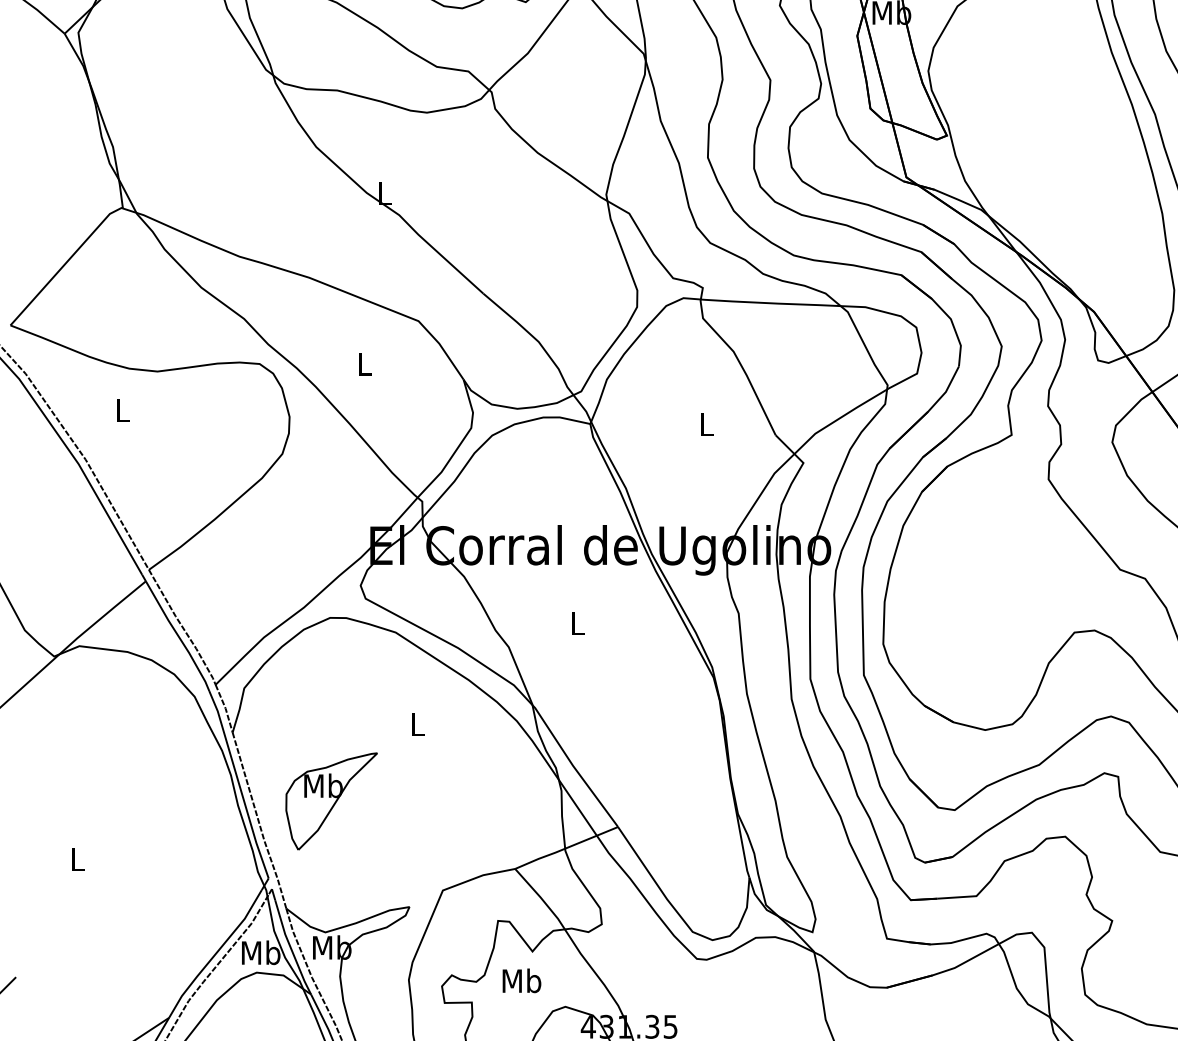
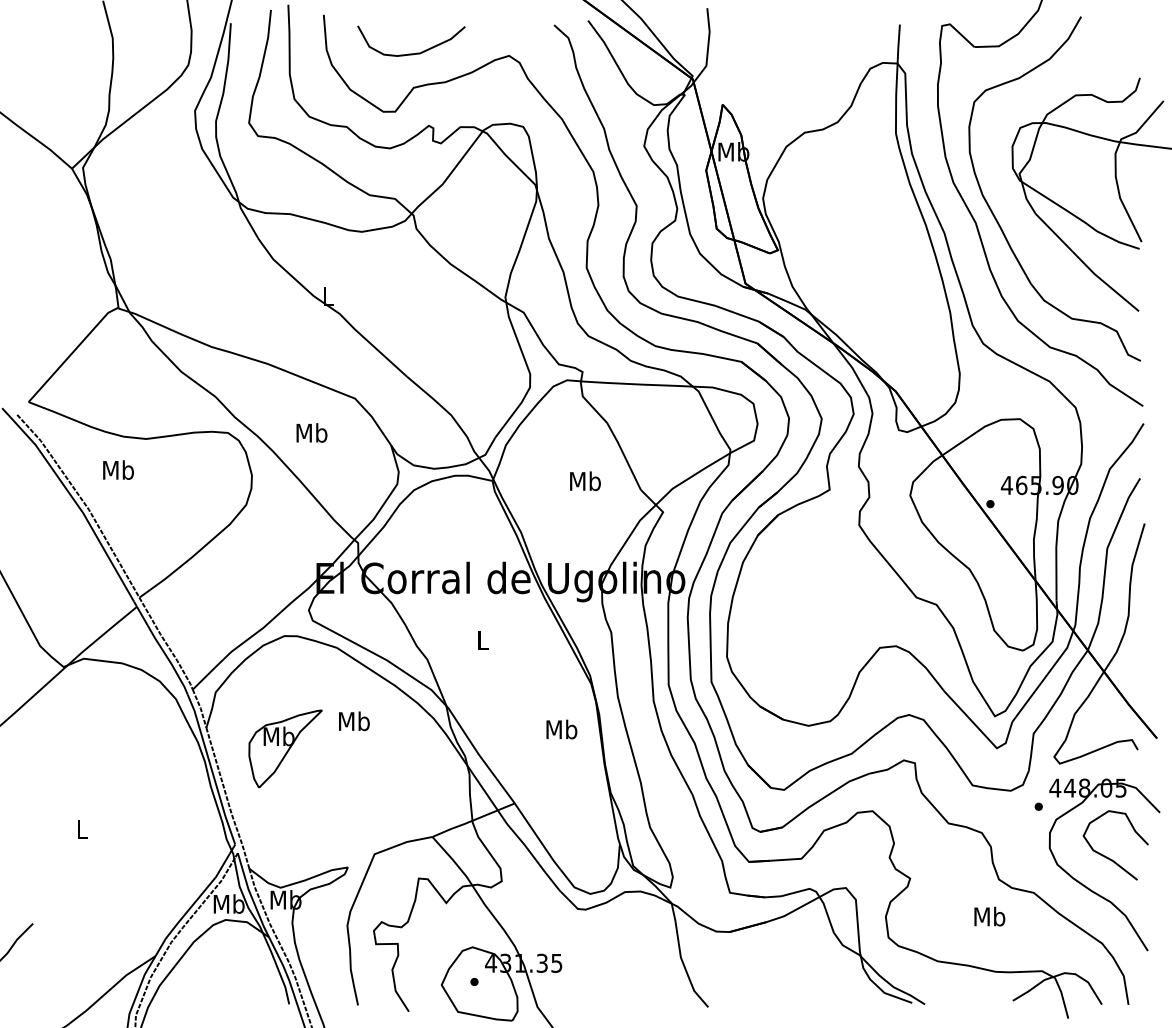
text: (363, 363) -> (311, 432), L -> Mb
text: (122, 409) -> (118, 469), L -> Mb
text: (706, 424) -> (585, 481), L -> Mb
text: (417, 724) -> (354, 721), L -> Mb
part: (331, 800) -> (285, 748), moved
text: (521, 980) -> (561, 729), moved

